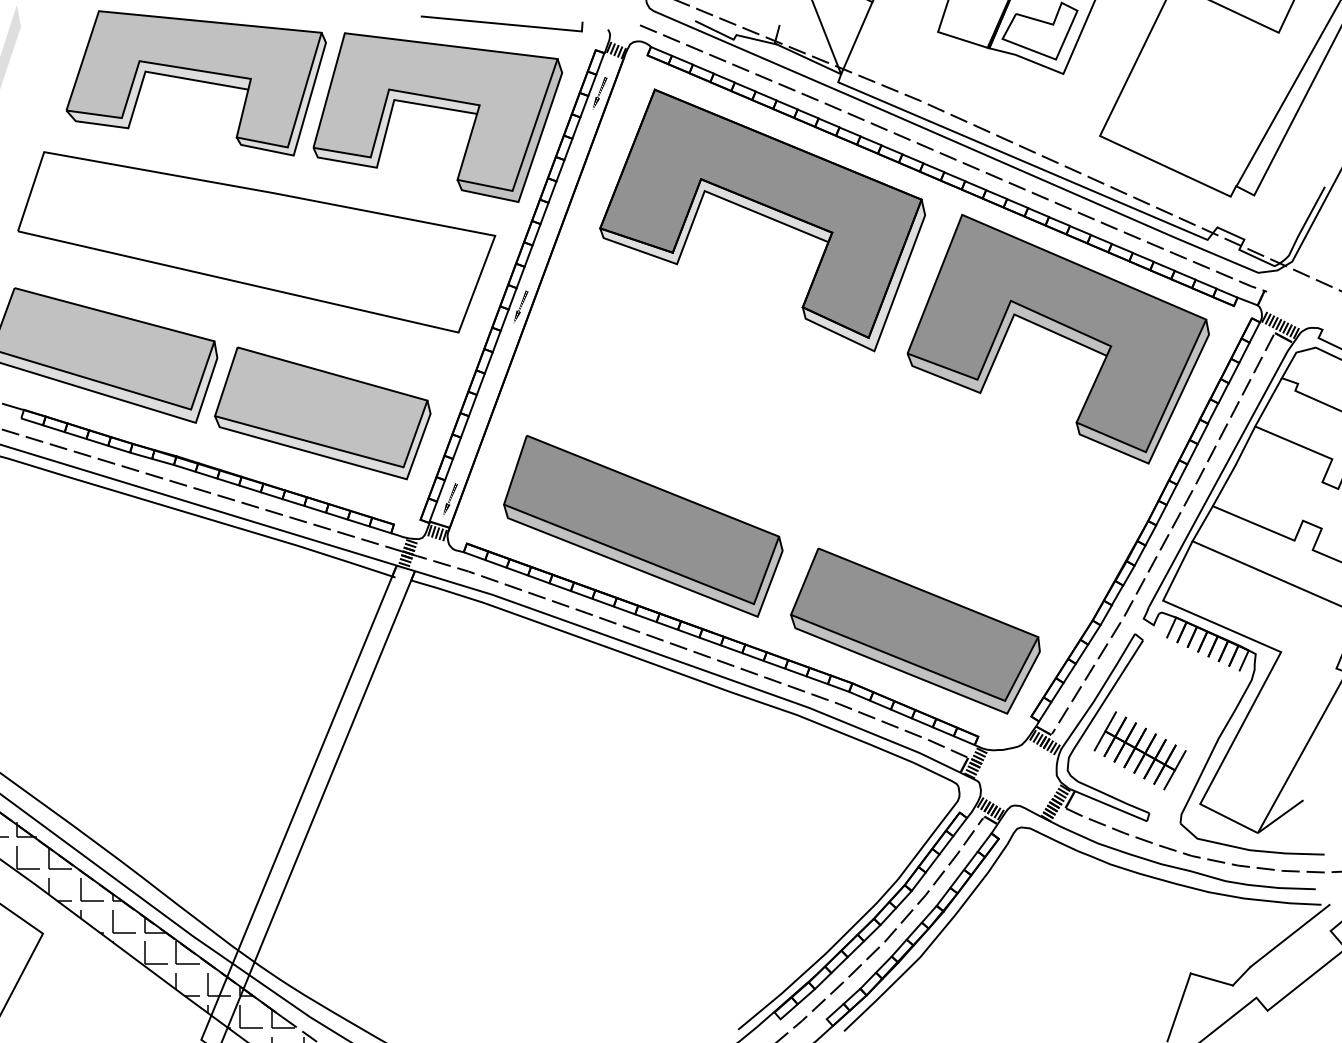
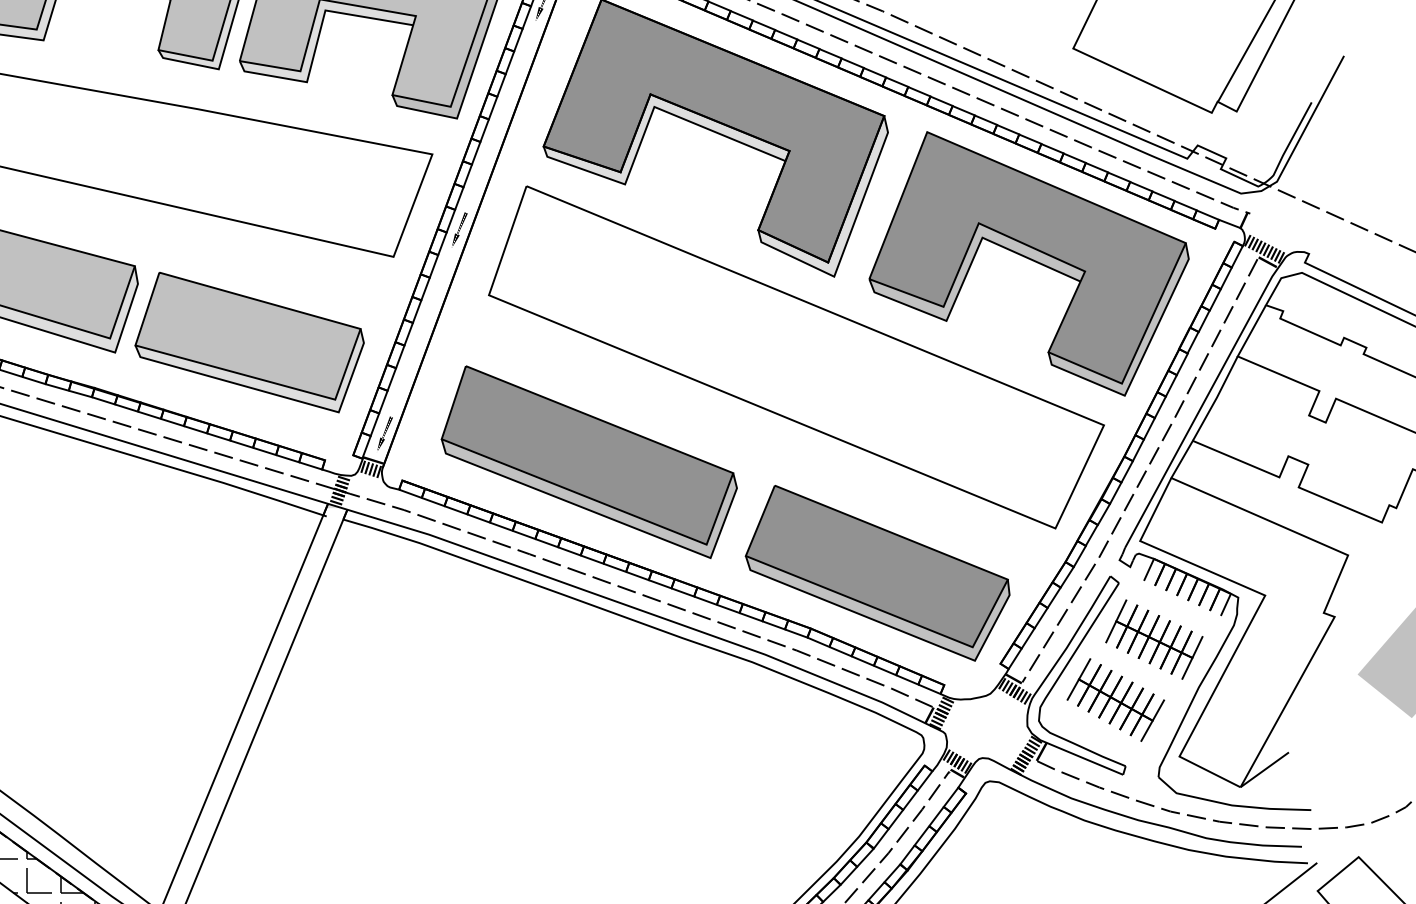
part: (838, 427) -> (796, 357), added
part: (1176, 693) -> (1154, 639), added

